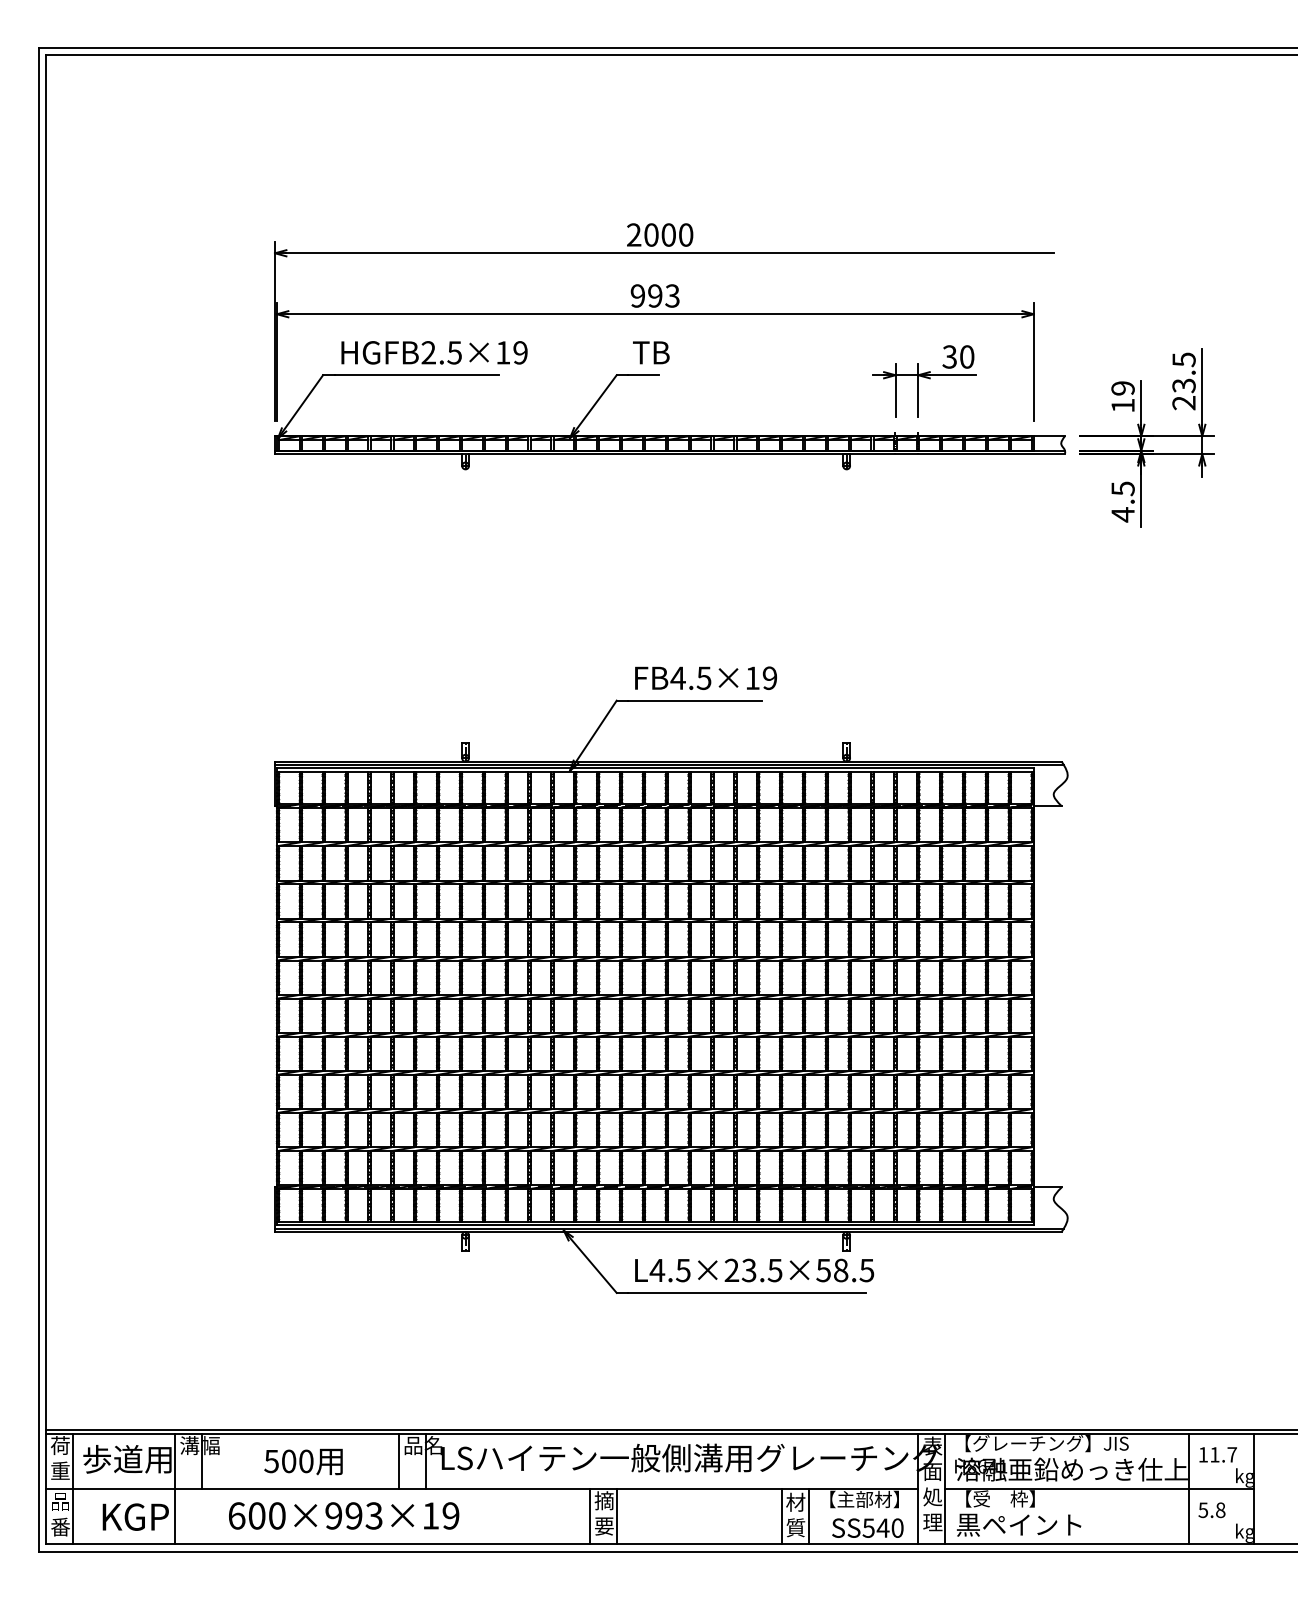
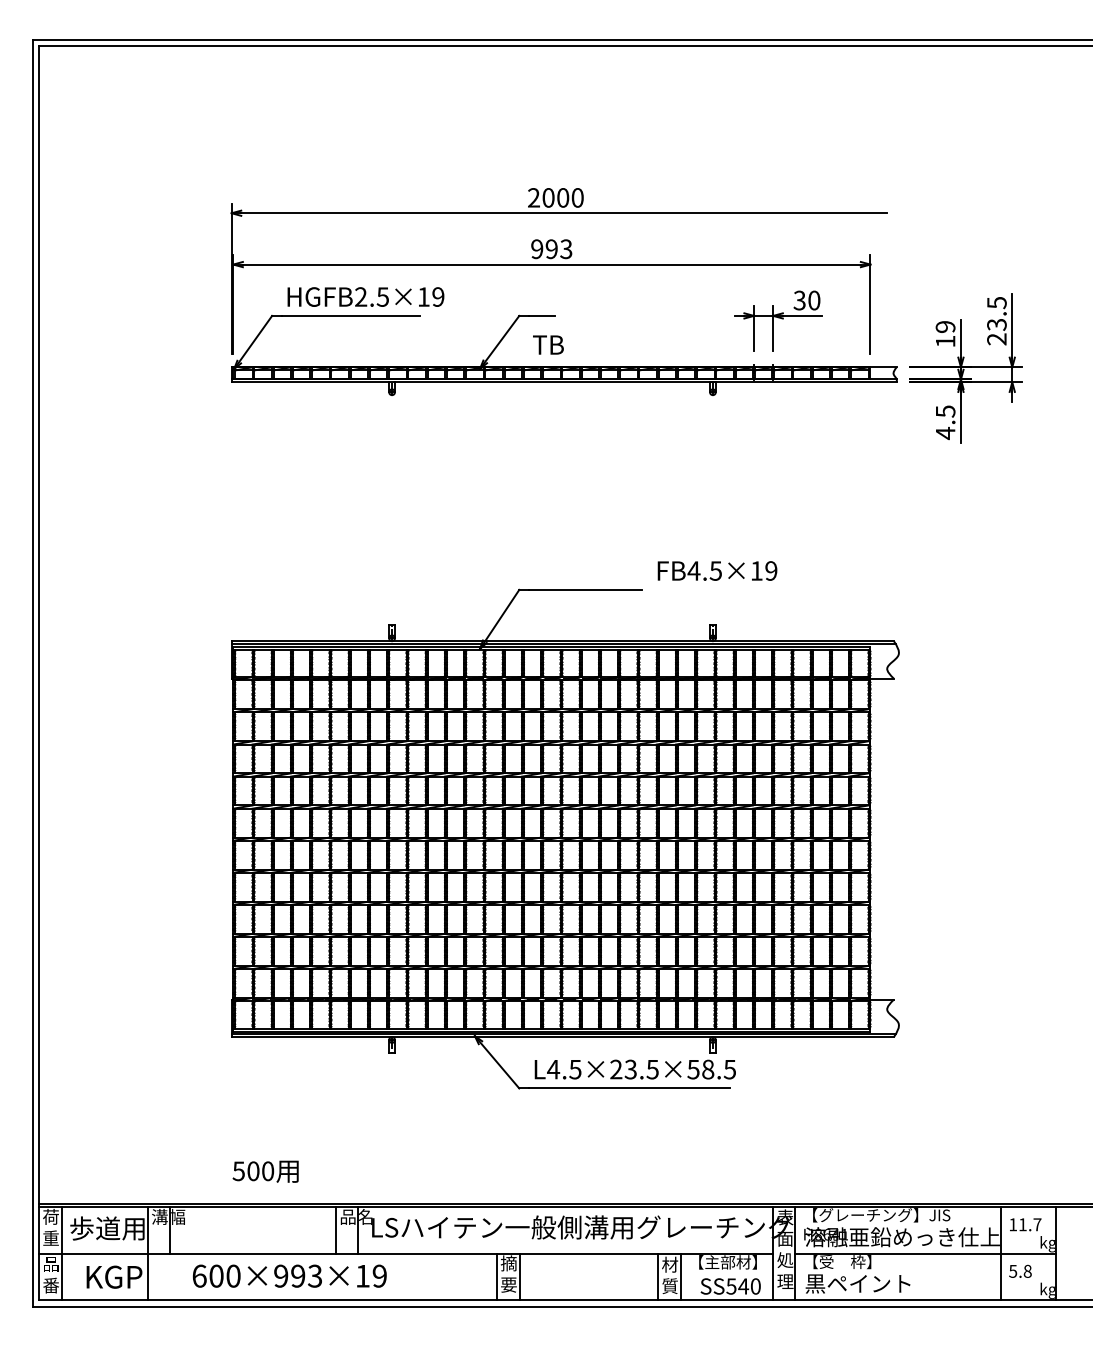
text: (651, 352) -> (548, 344), moved
text: (706, 677) -> (717, 570), moved
text: (303, 1461) -> (265, 1171), moved

